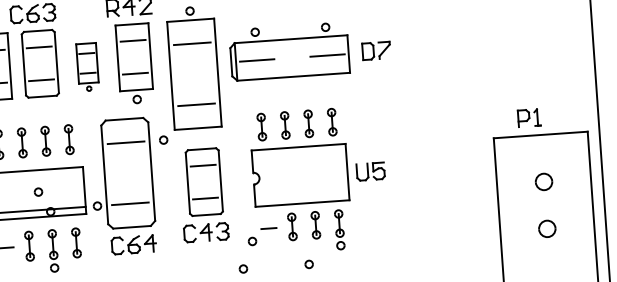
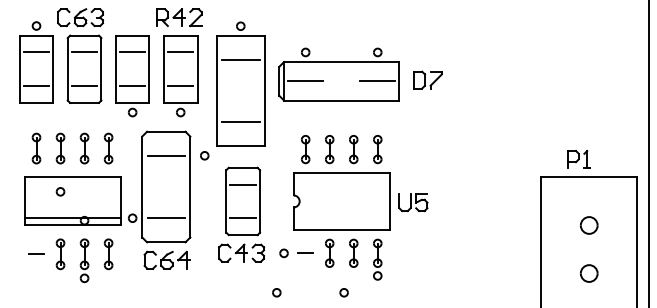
part: (87, 67) -> (132, 76), size x1.67
part: (38, 191) -> (60, 191), moved
part: (252, 241) -> (283, 253), moved

